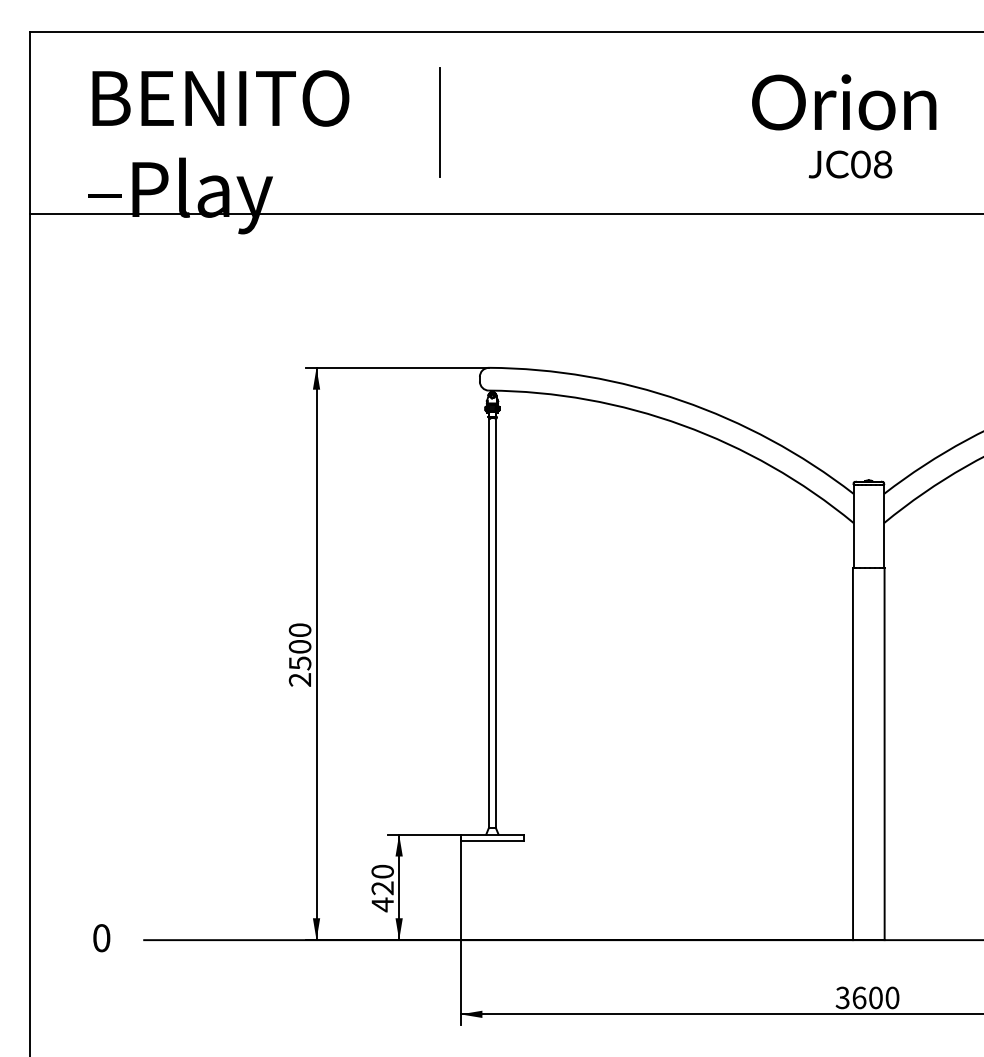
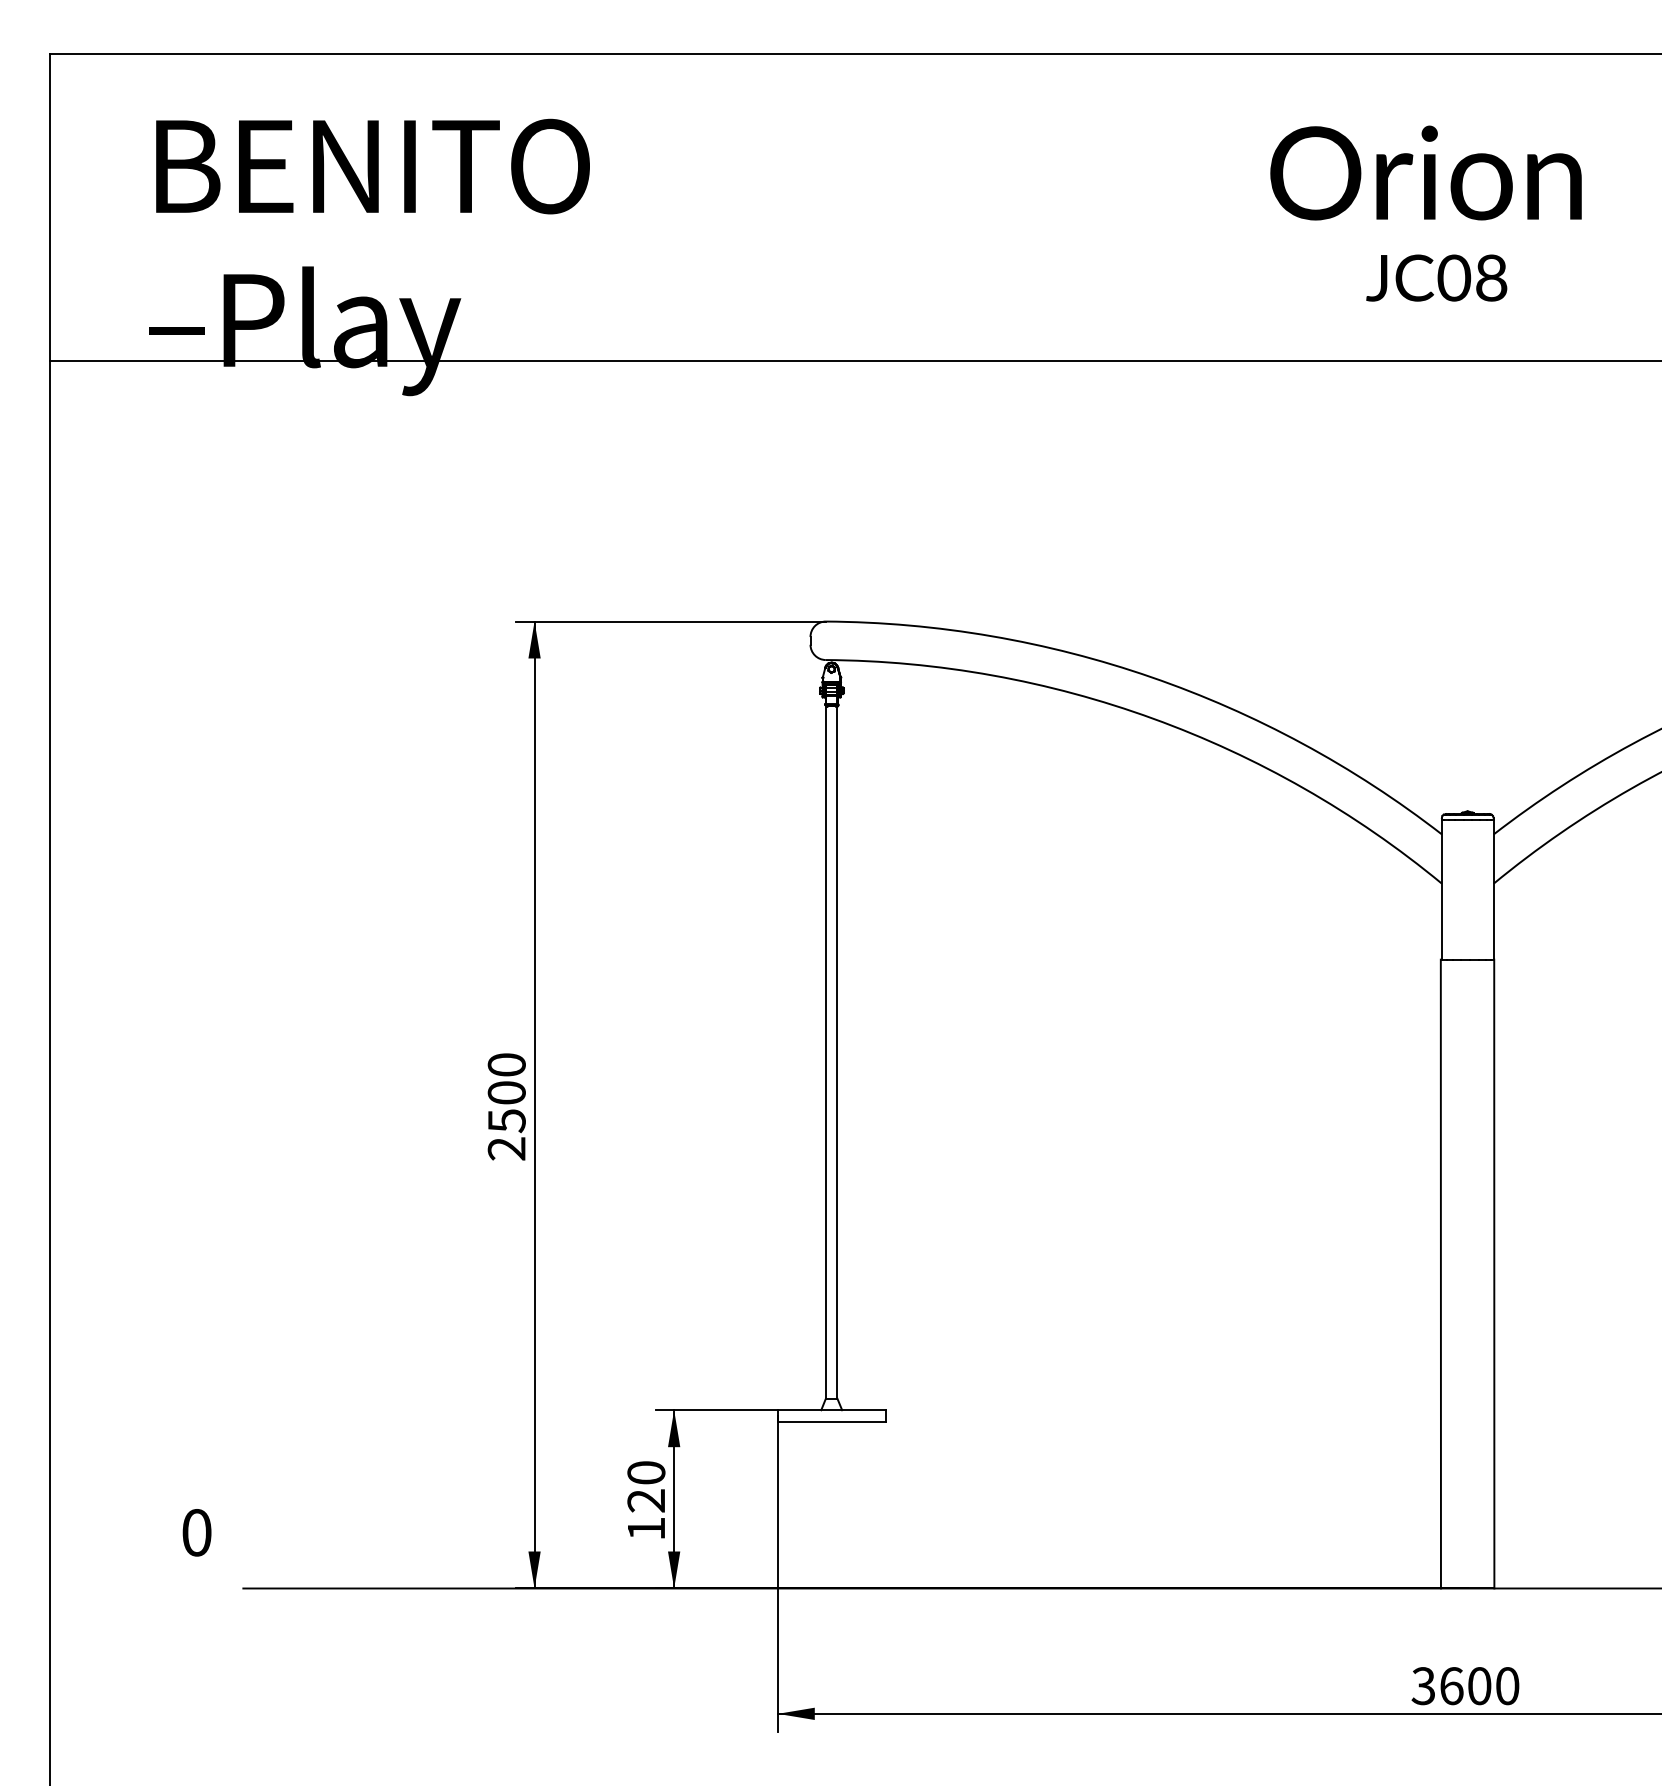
line: (439, 122) -> (742, 207), removed
text: (382, 904) -> (645, 1528), 420 -> 120
text: (101, 938) -> (196, 1533), moved

